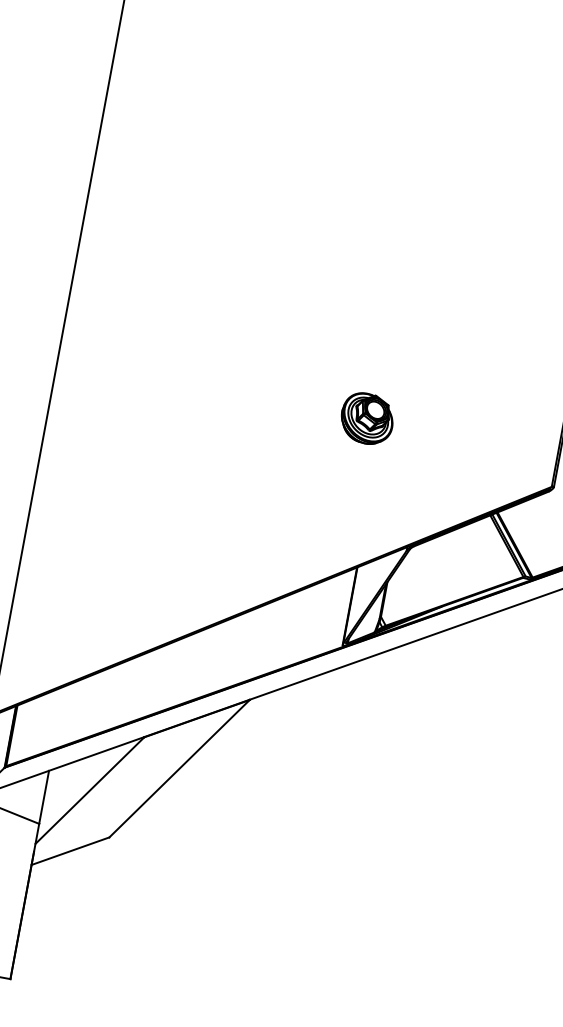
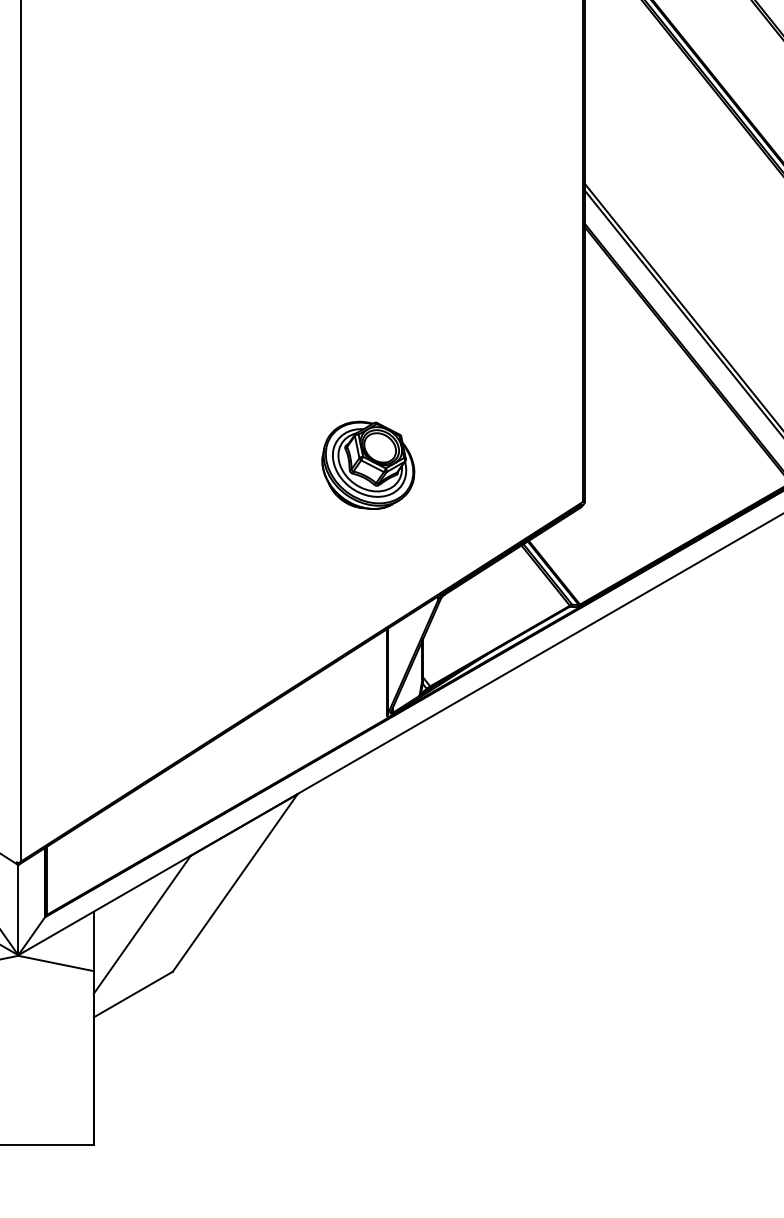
part: (367, 418) -> (368, 465), size x1.6

